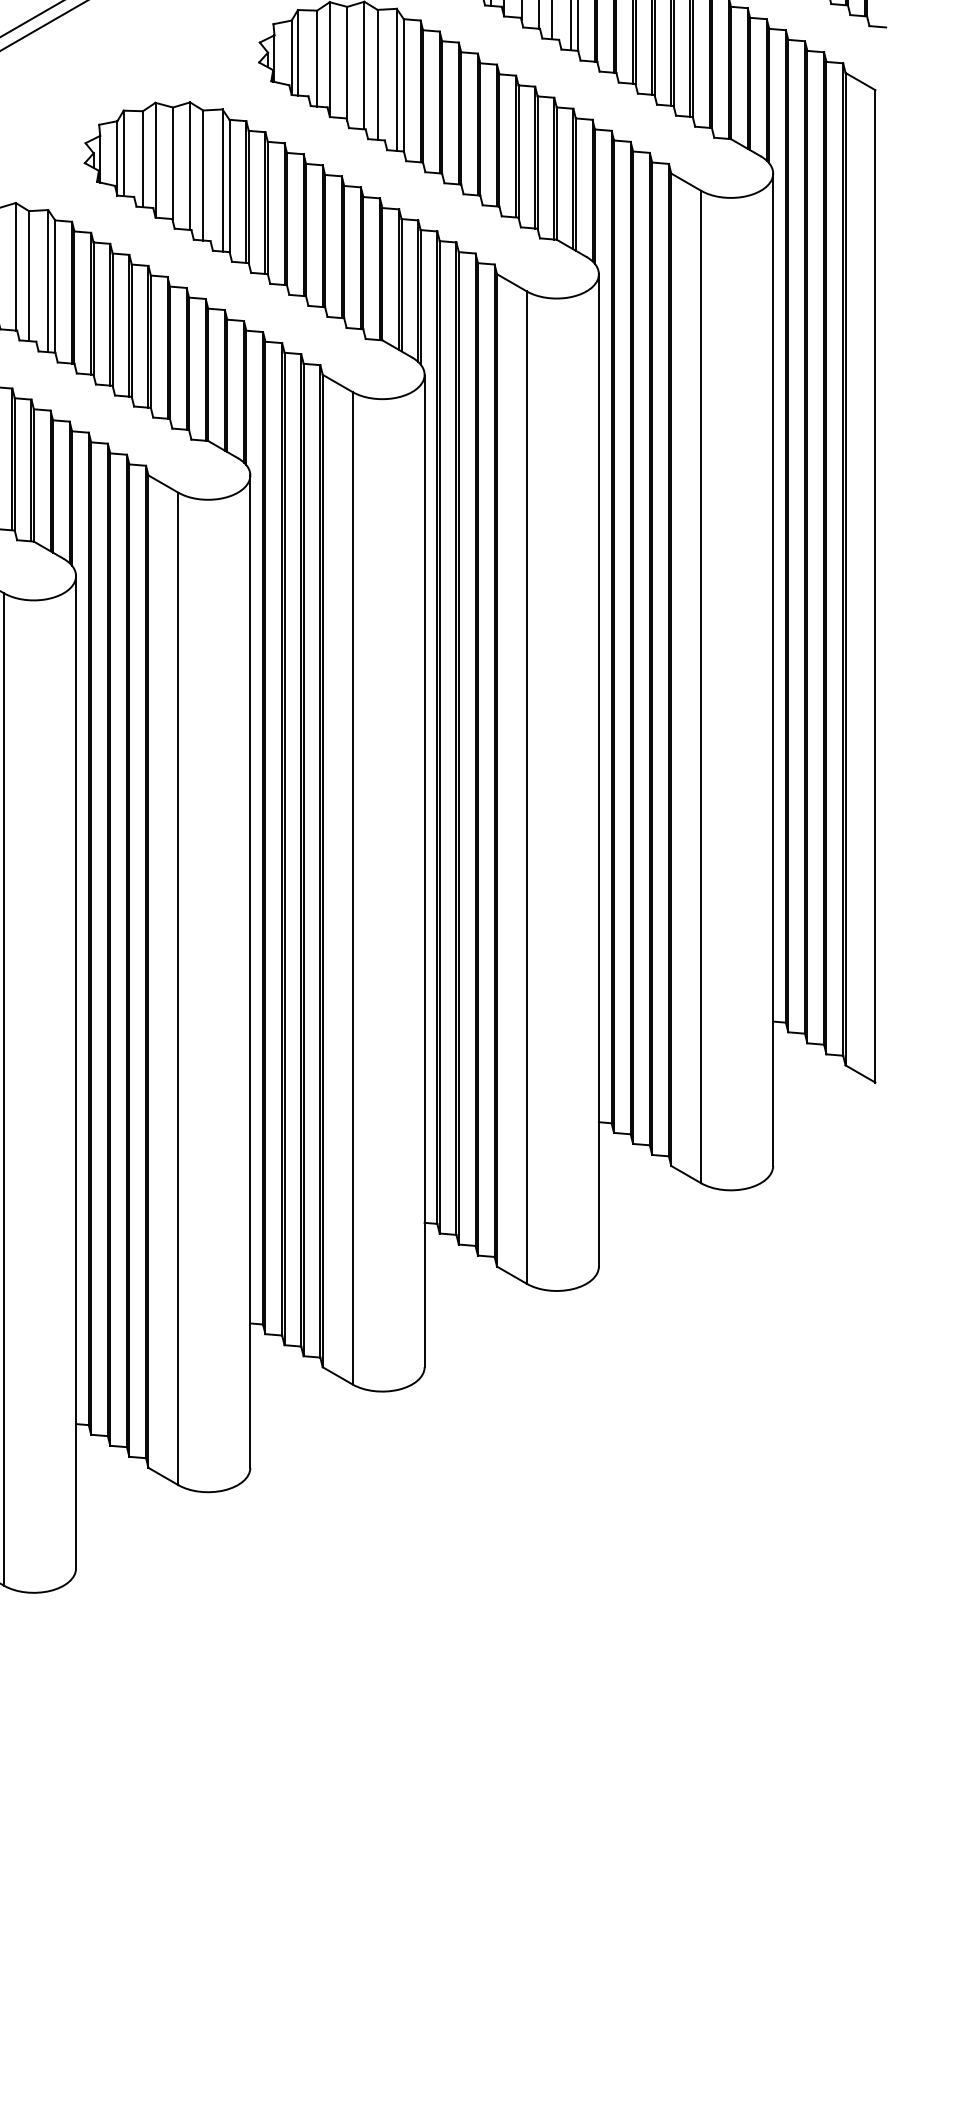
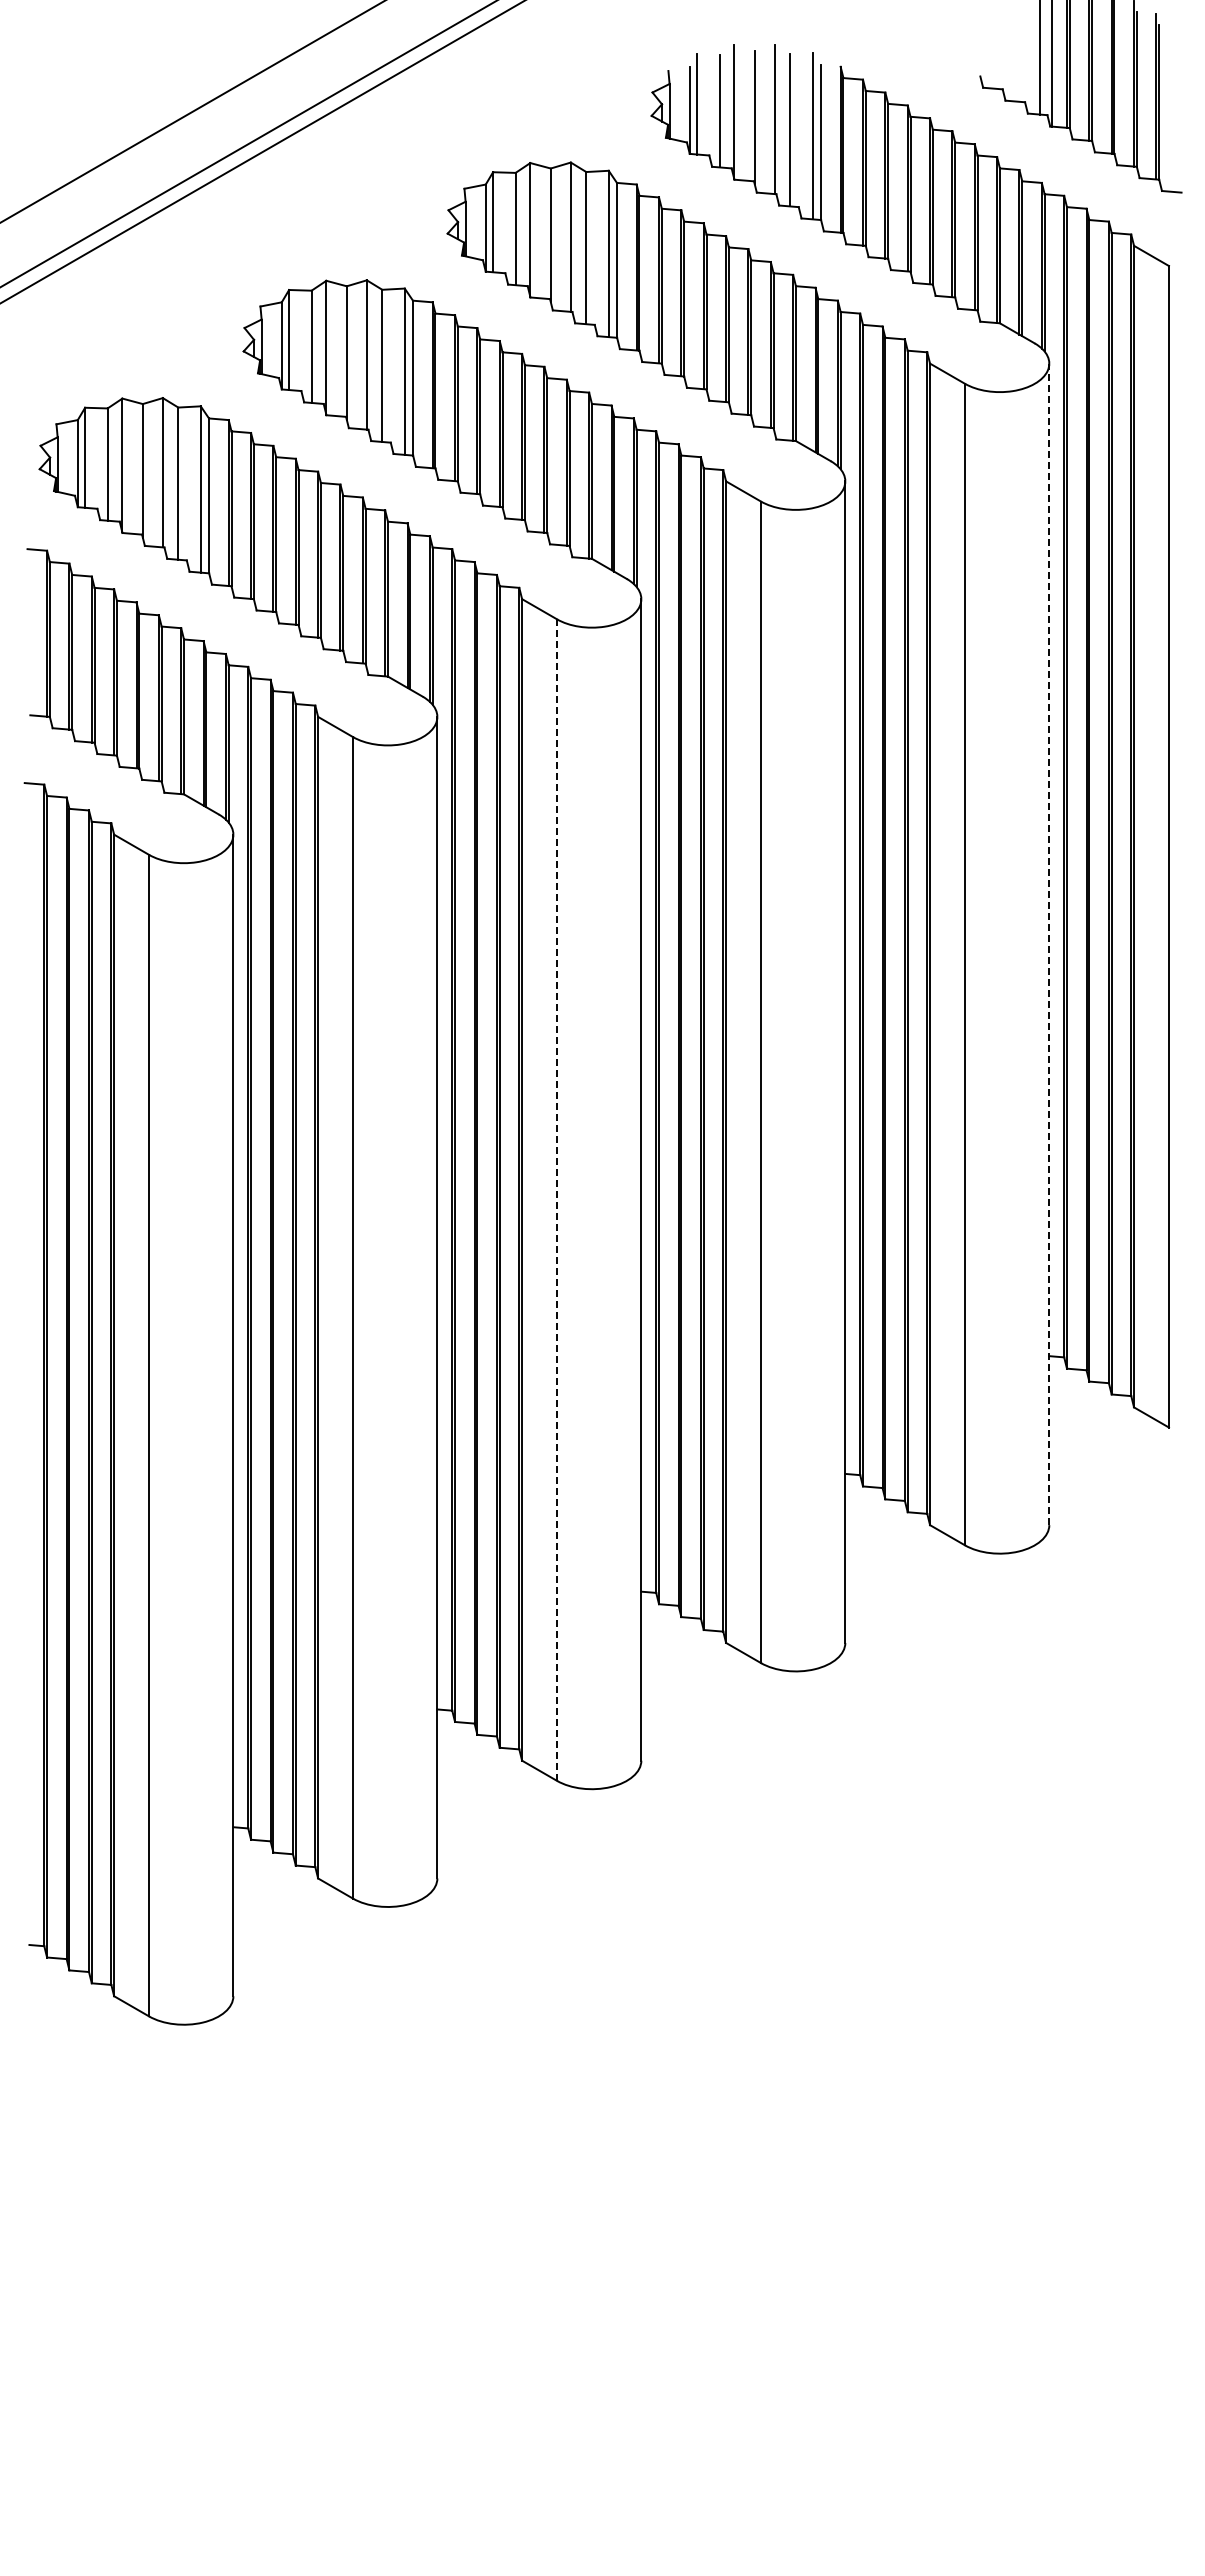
line: (773, 669) -> (1049, 944), solid -> dashed
line: (352, 888) -> (557, 1200), solid -> dashed

